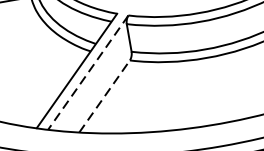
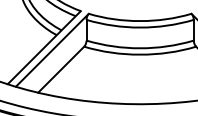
line: (88, 72) -> (52, 50), dashed -> solid
line: (104, 96) -> (61, 69), dashed -> solid

